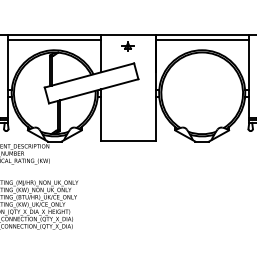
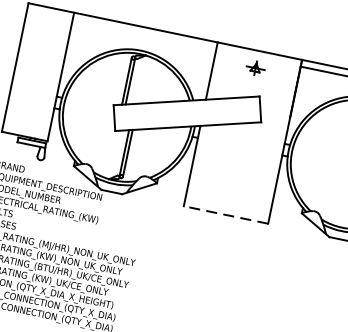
line: (54, 39) -> (144, 33), removed
line: (128, 141) -> (225, 215), solid -> dashed

